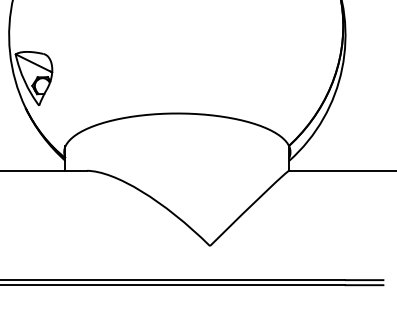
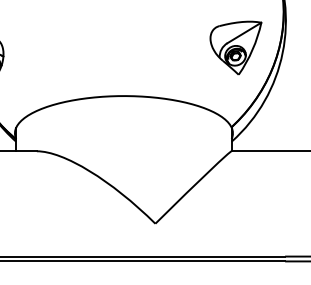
part: (293, 63) -> (235, 47), added

